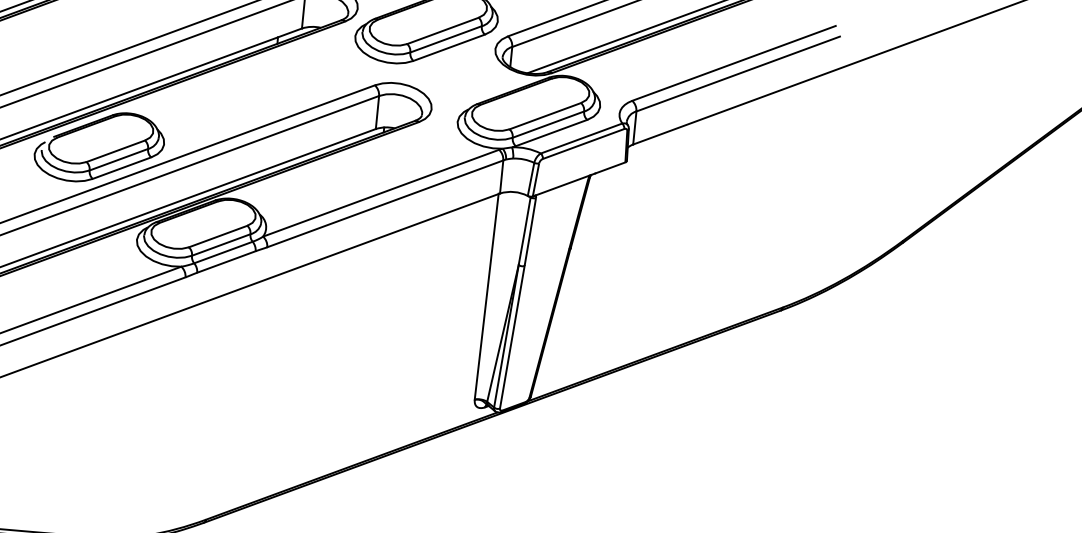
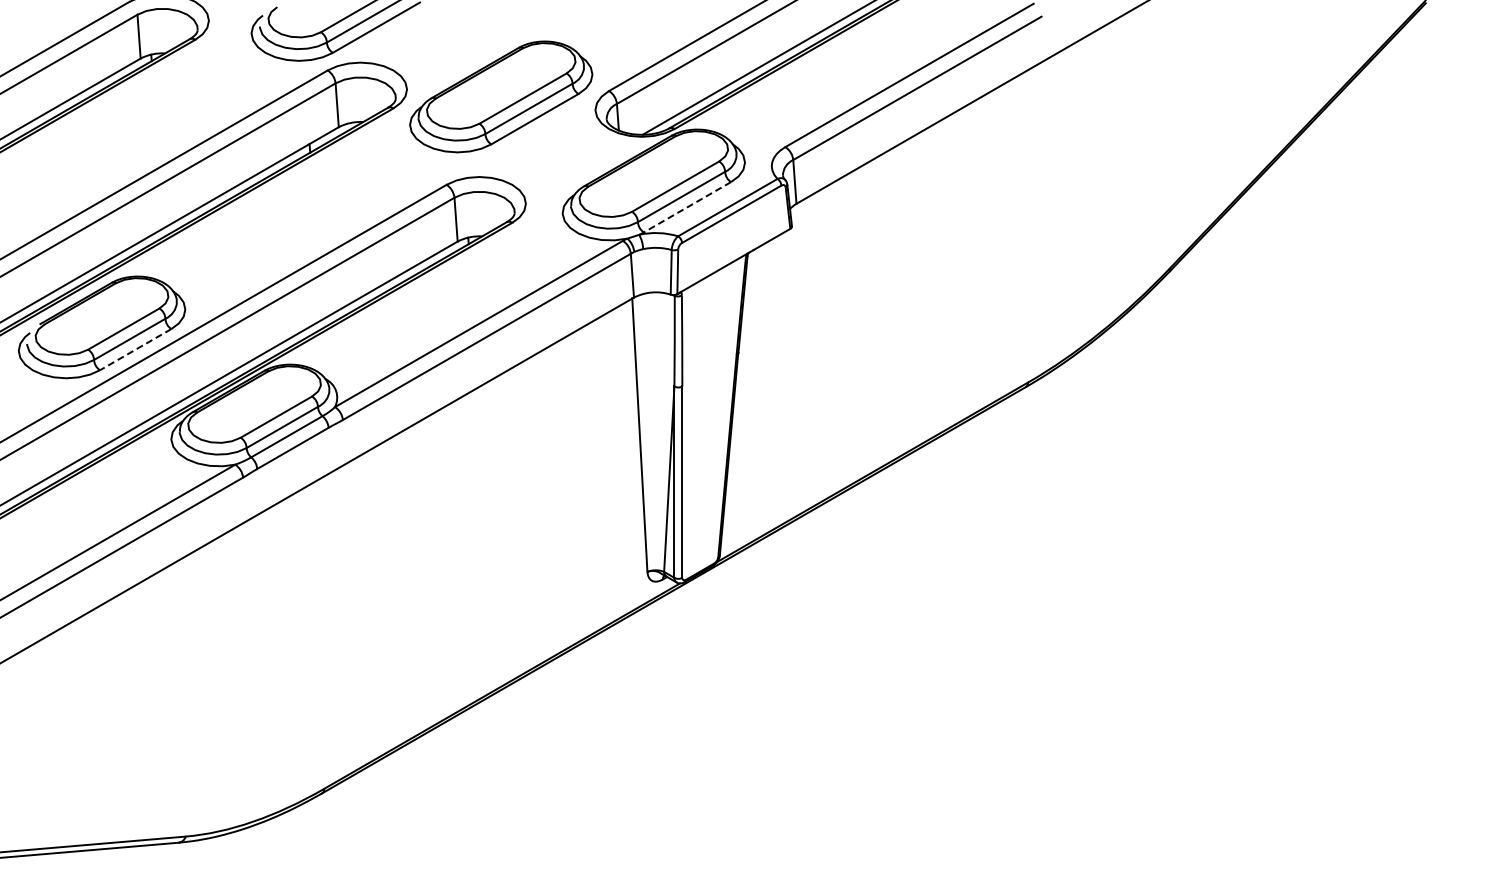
line: (551, 133) -> (687, 207), solid -> dashed
line: (121, 168) -> (135, 349), solid -> dashed

